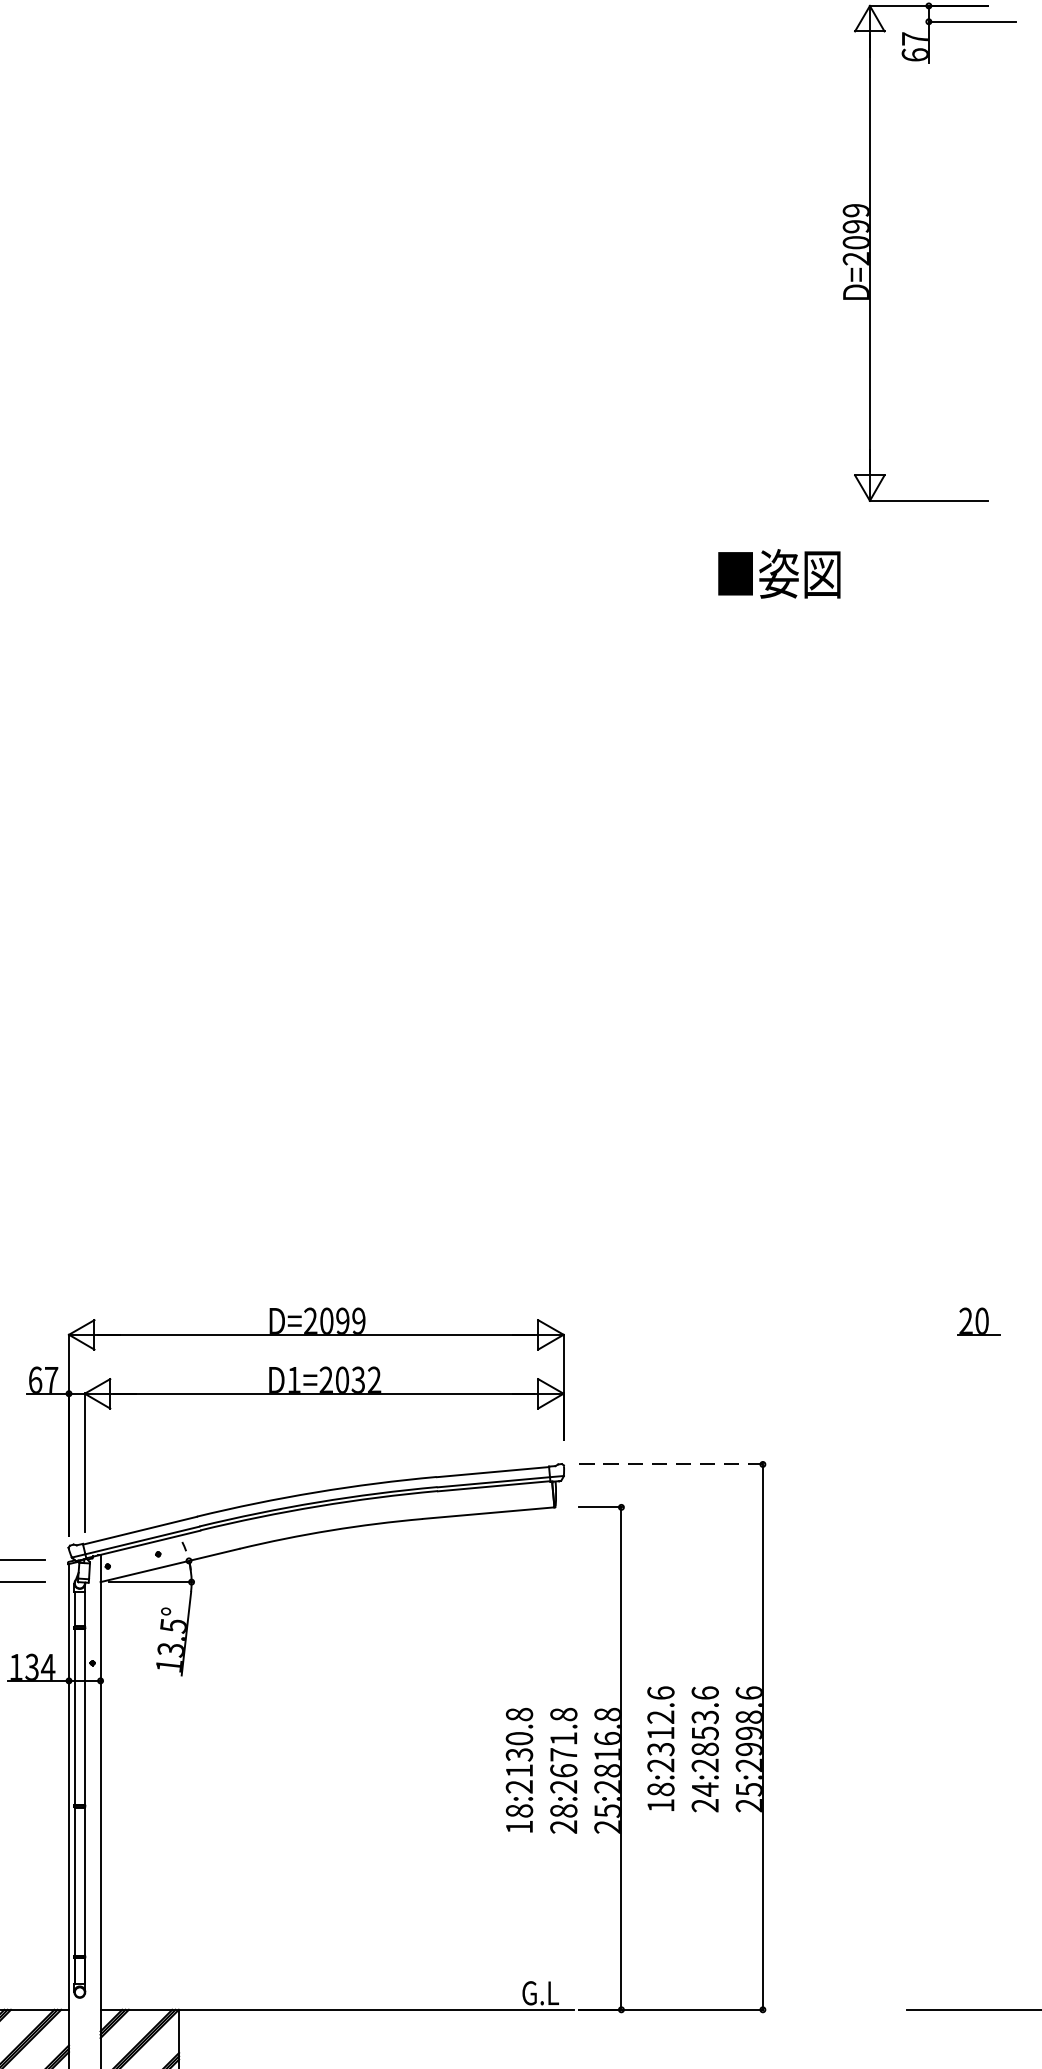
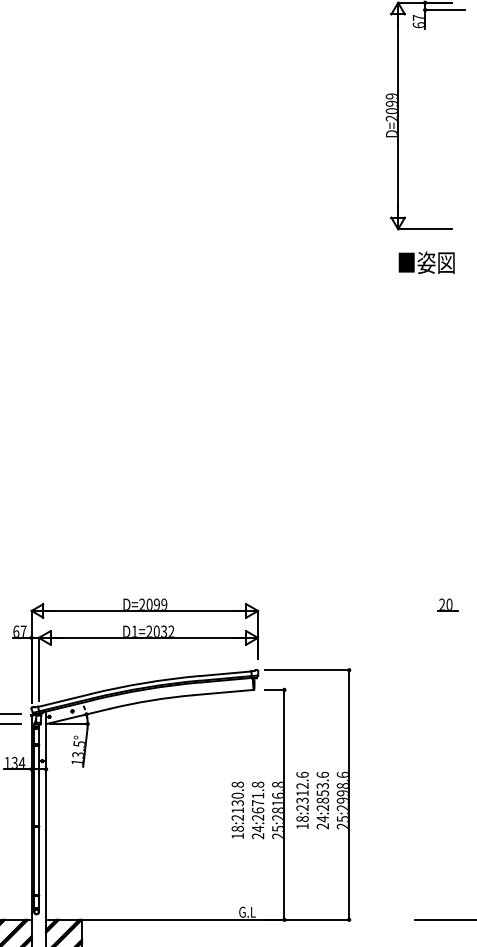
text: (778, 573) -> (426, 262), moved
line: (671, 1464) -> (307, 670), dashed -> solid
text: (562, 1810) -> (257, 828), 28:2671.8 -> 24:2671.8

